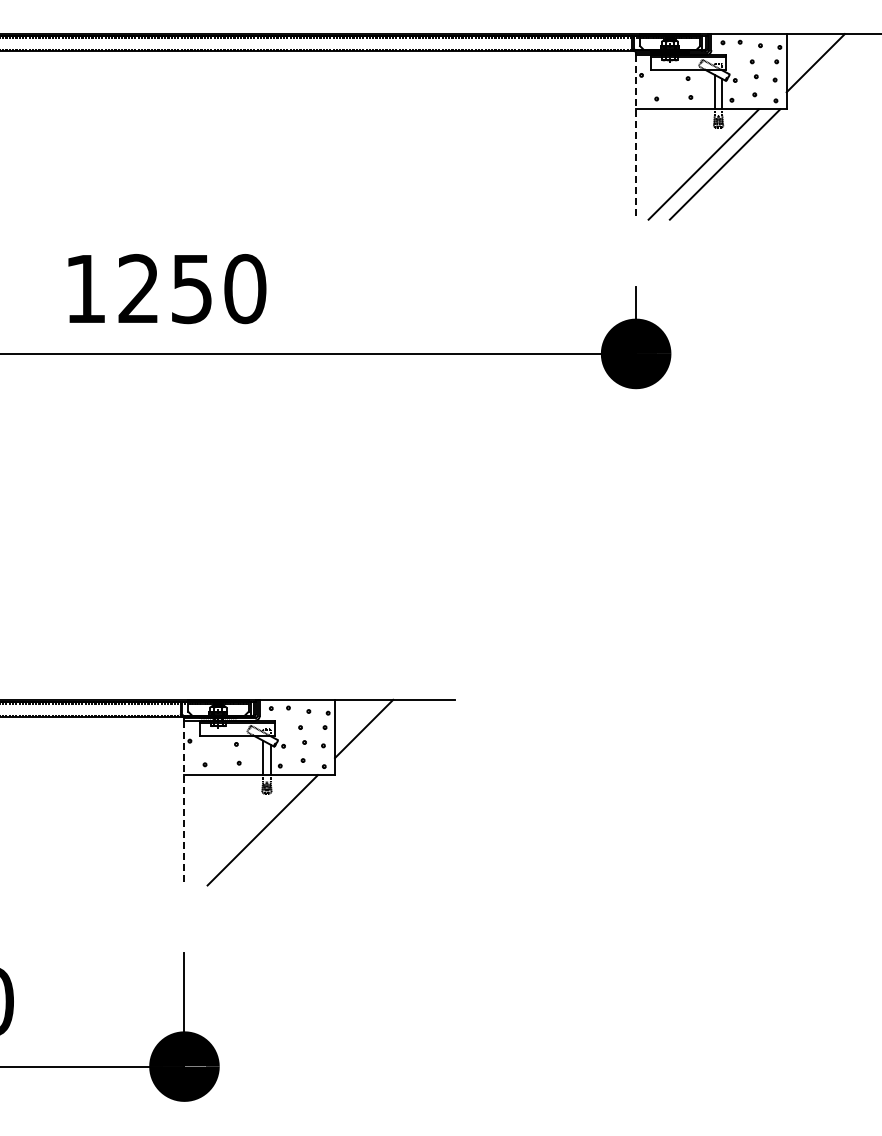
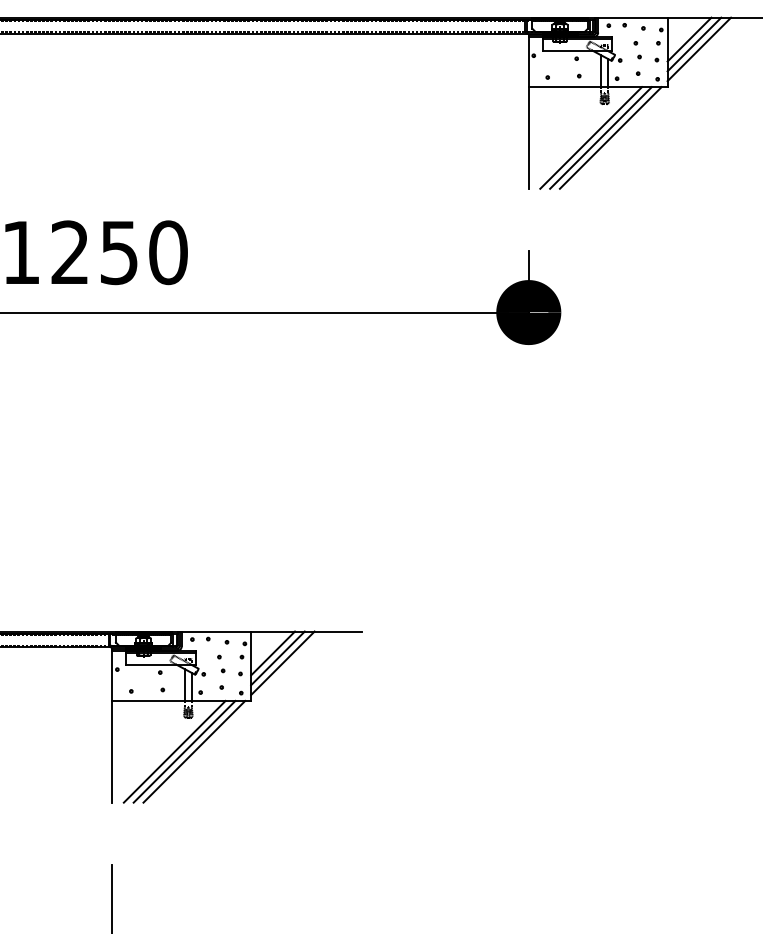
line: (810, 57) -> (689, 39), added
line: (820, 68) -> (698, 49), added
line: (636, 137) -> (529, 113), dashed -> solid
line: (714, 164) -> (601, 137), added
line: (358, 723) -> (272, 653), added
line: (369, 733) -> (282, 662), added
line: (184, 803) -> (112, 727), dashed -> solid
line: (251, 830) -> (174, 751), added
line: (273, 830) -> (194, 751), added

